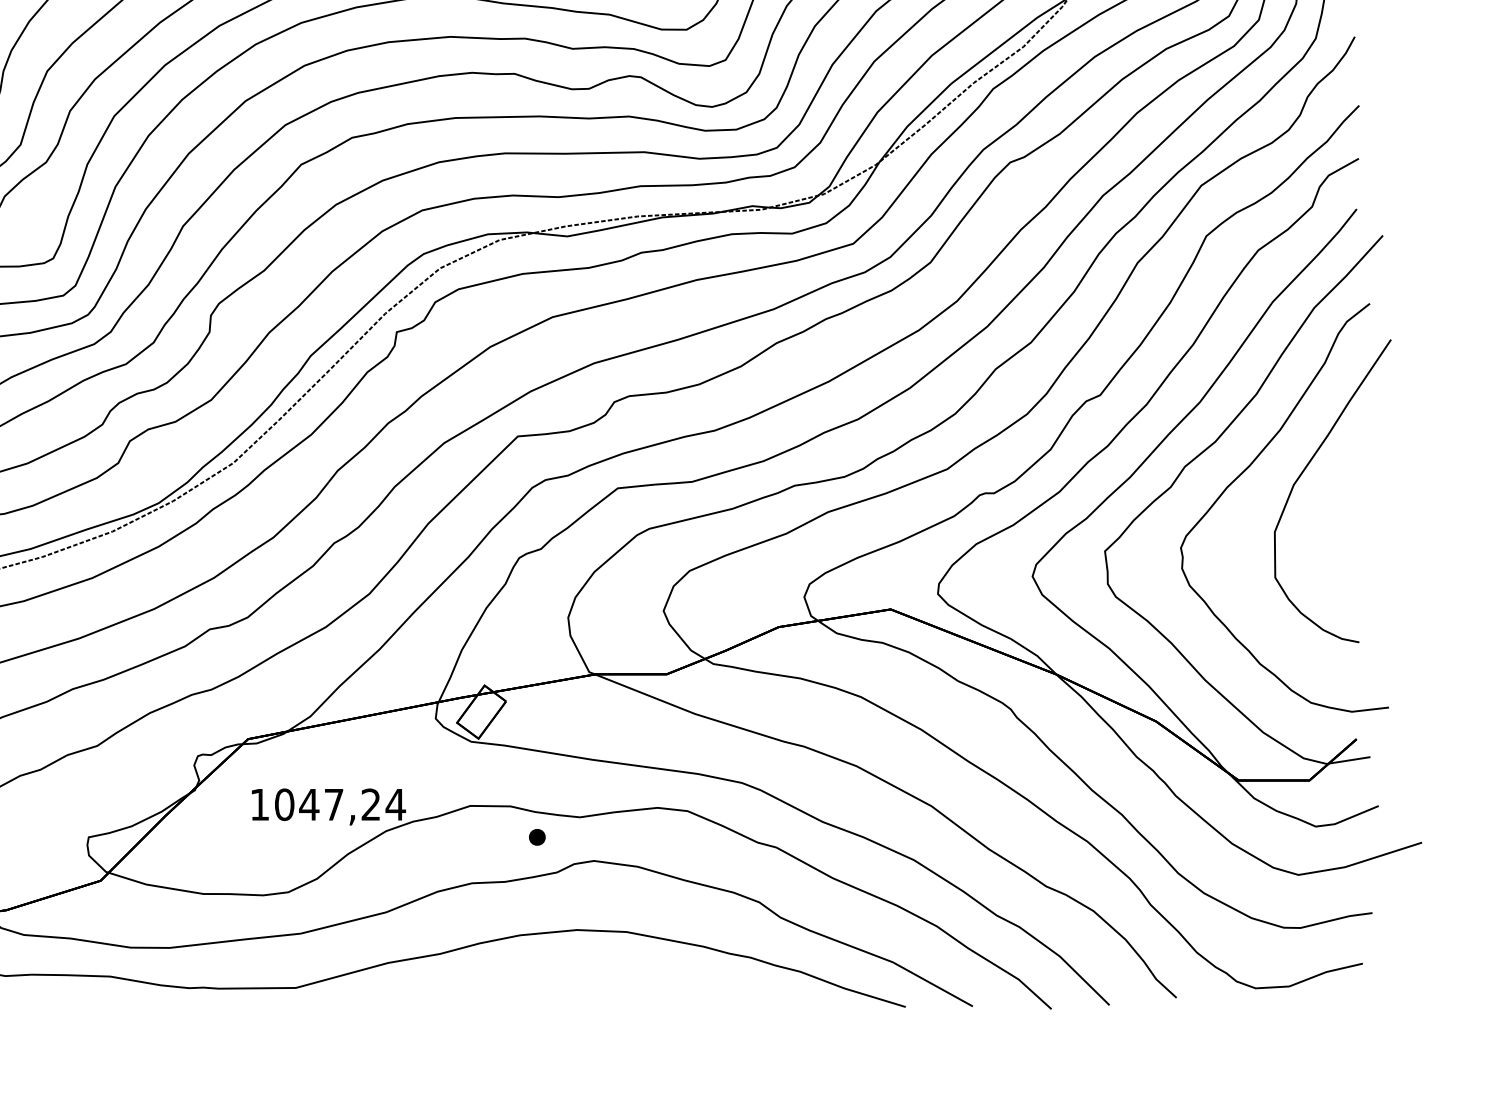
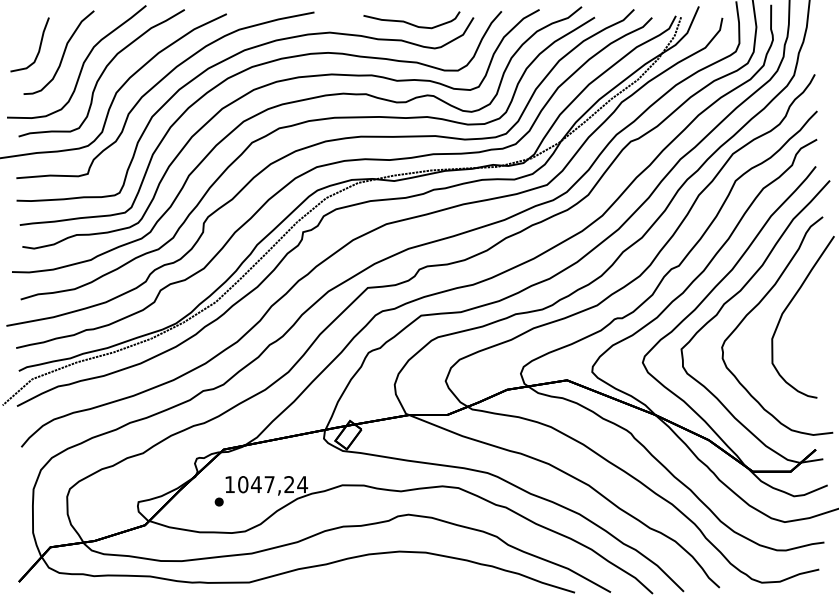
part: (535, 836) -> (218, 501), moved

